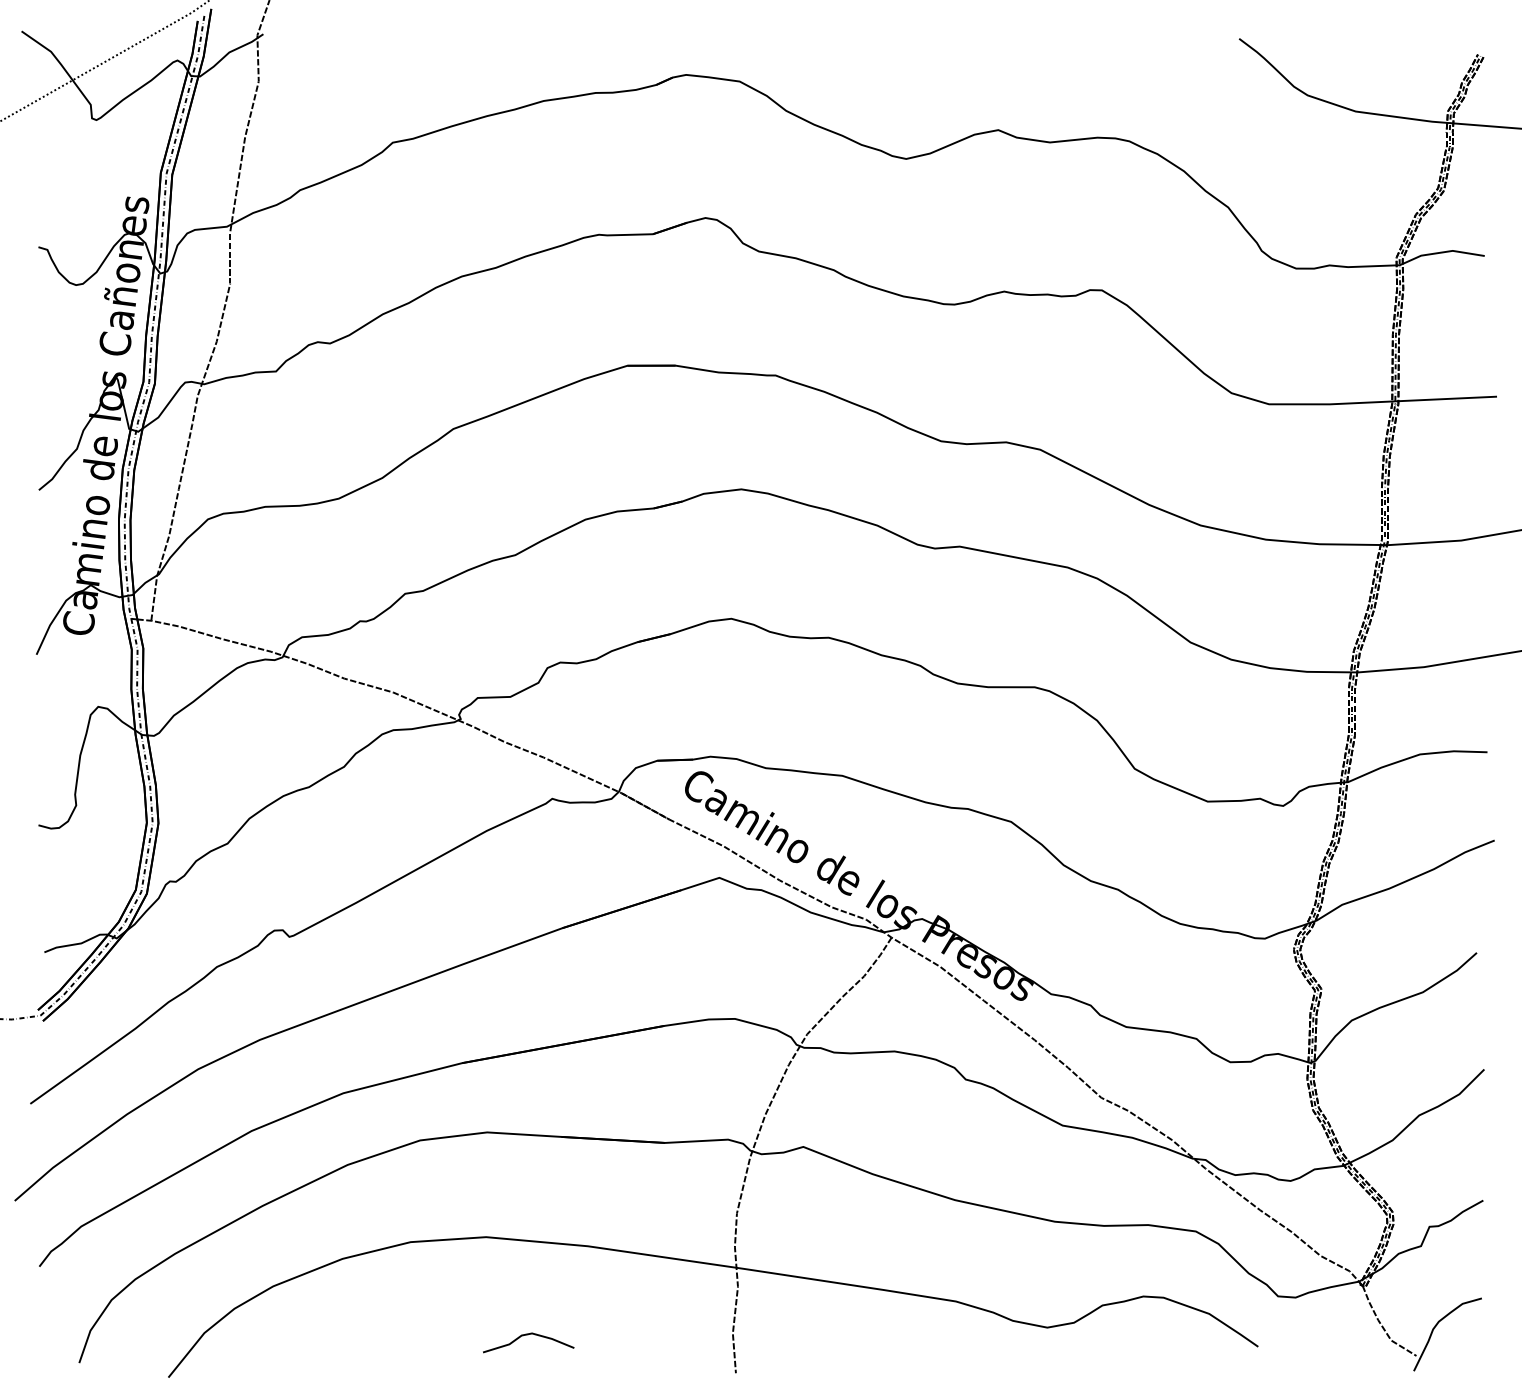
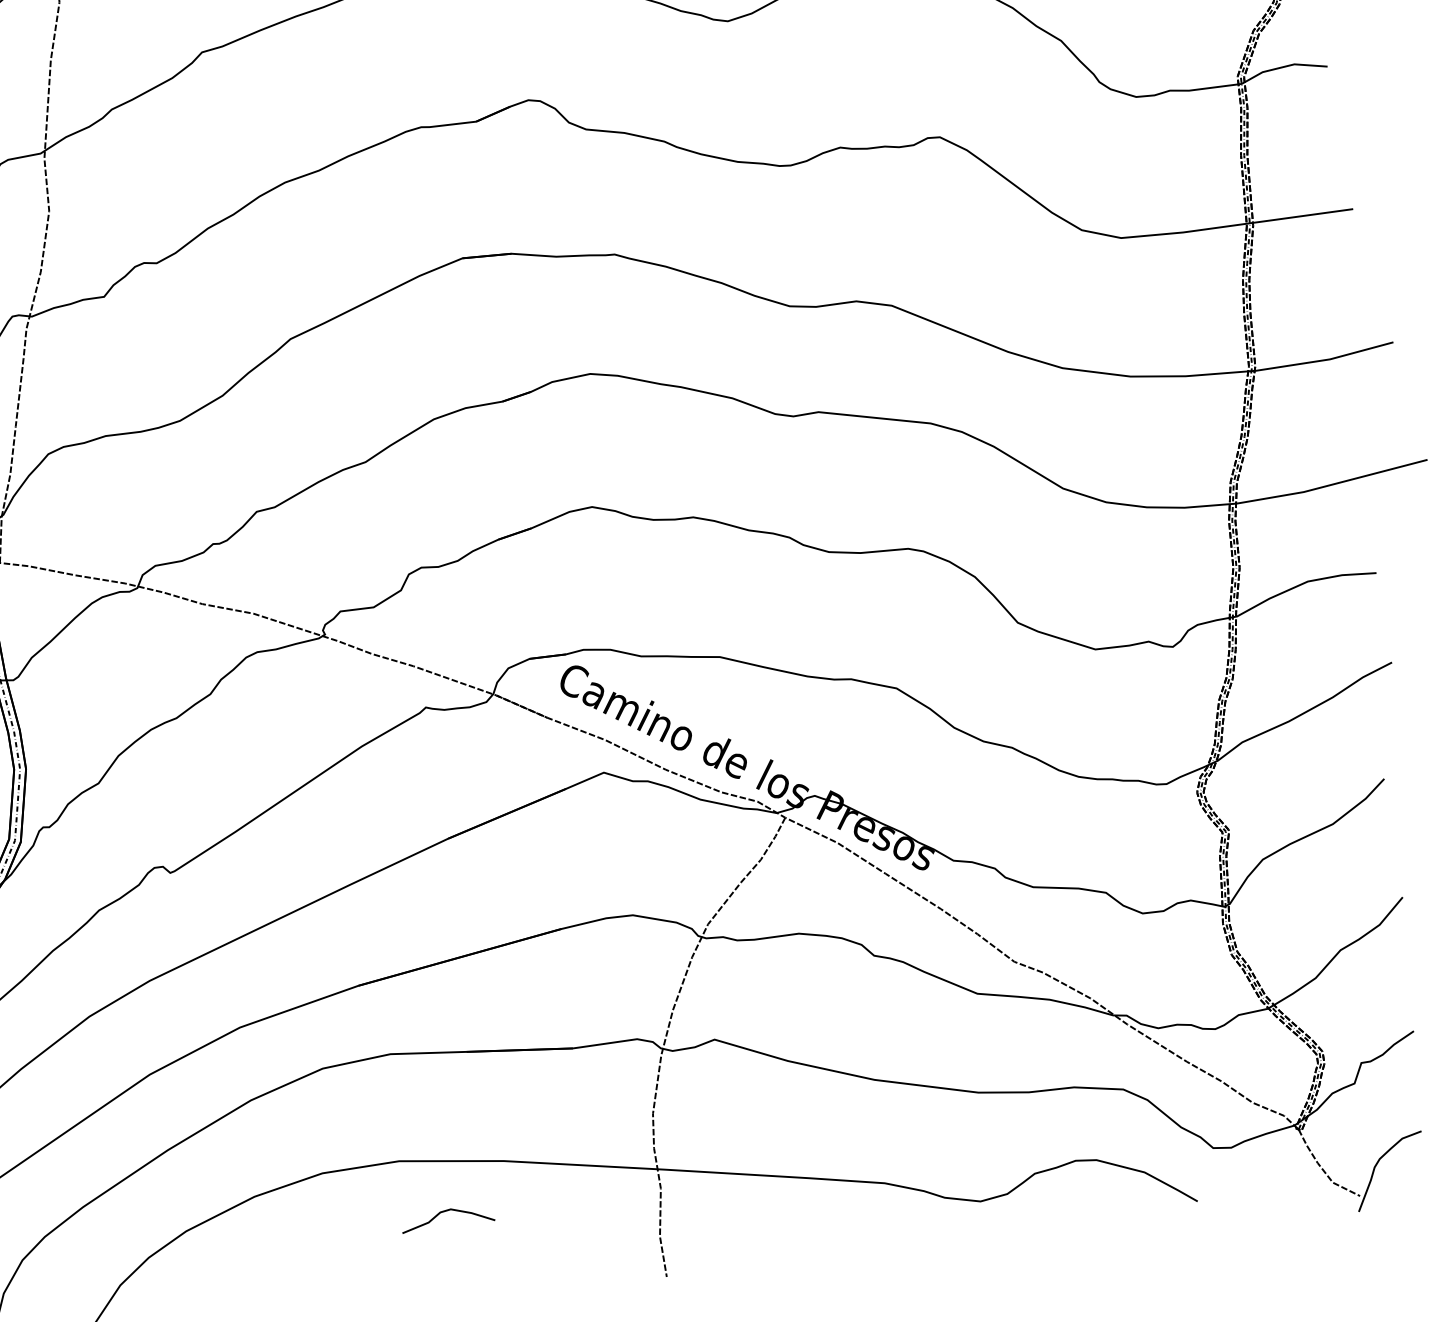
curve: (528, 1335) -> (447, 1211), moved

